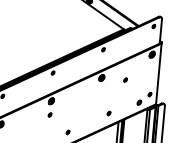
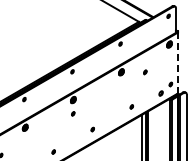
line: (158, 73) -> (177, 62), solid -> dashed

